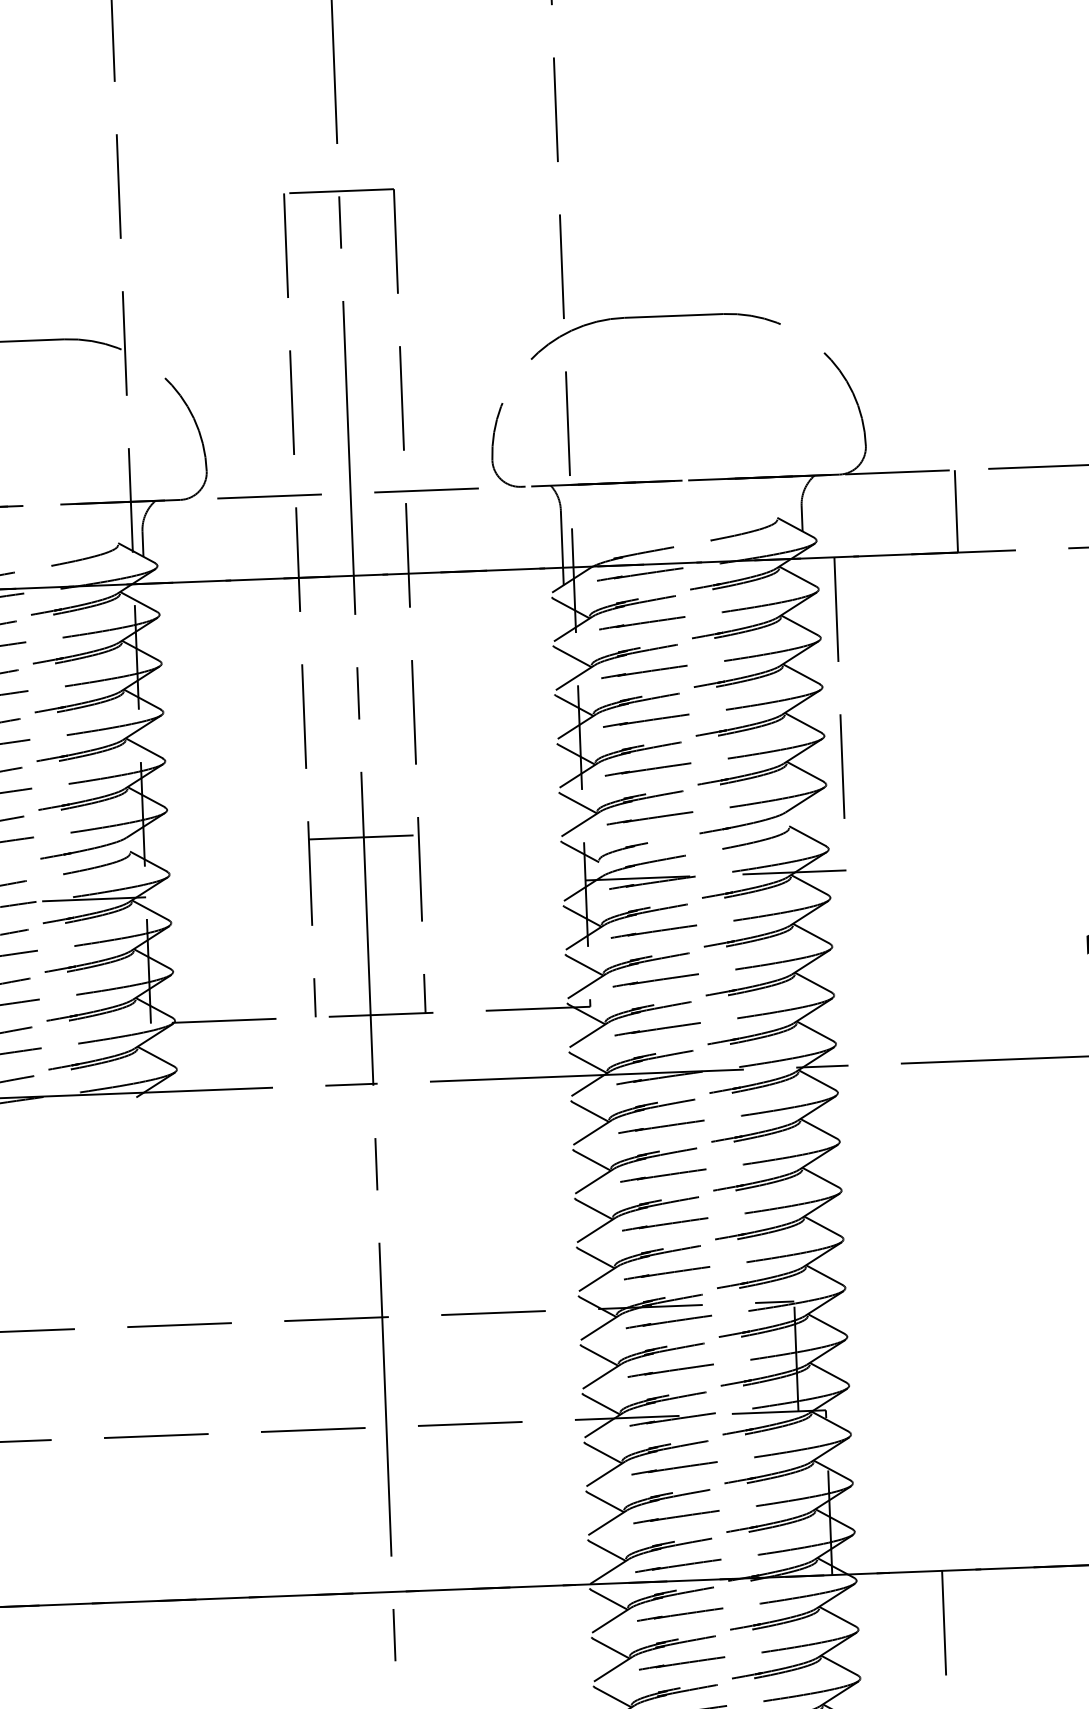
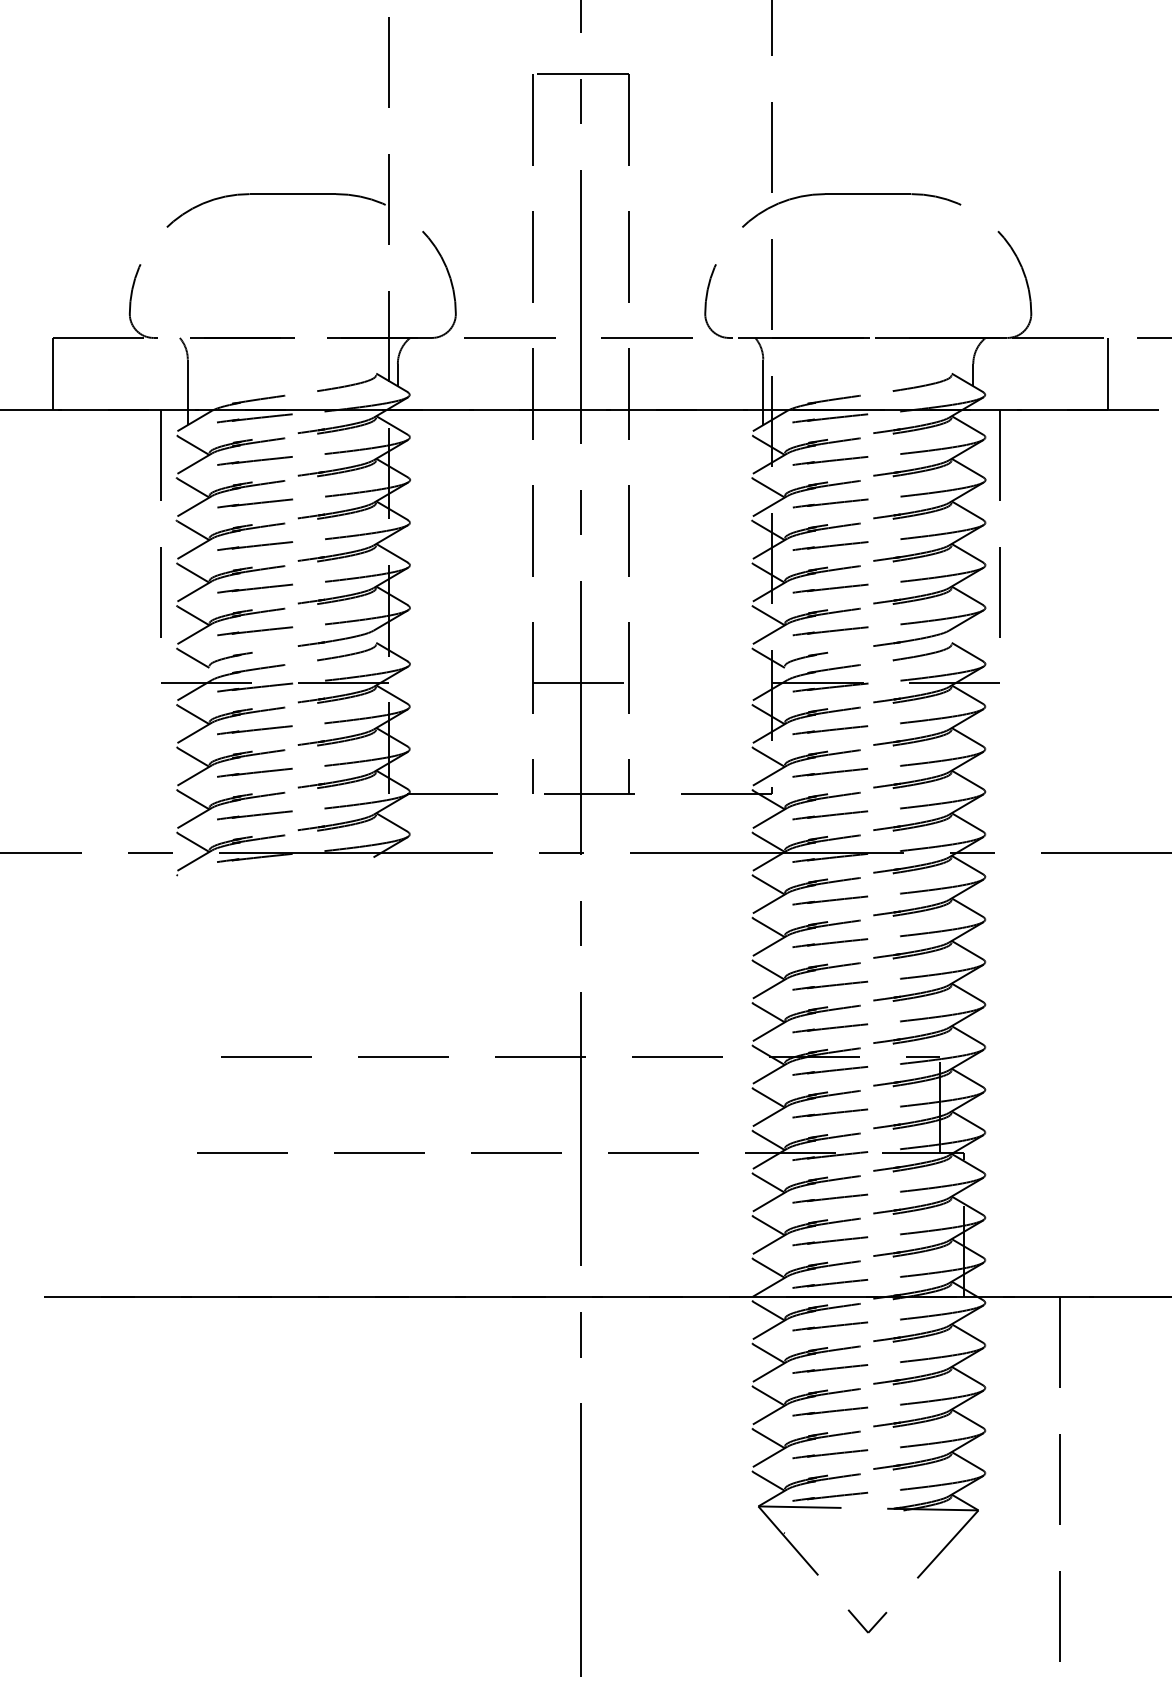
line: (363, 837) -> (580, 683), moved

